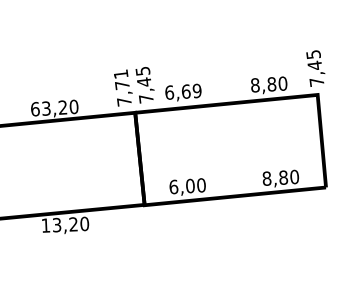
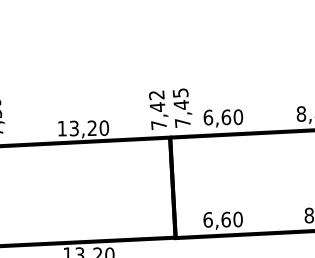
text: (121, 79) -> (157, 100), 7,71 -> 7,42
text: (196, 91) -> (237, 117), 6,69 -> 6,60
text: (35, 108) -> (62, 127), 63,20 -> 13,20
text: (190, 185) -> (226, 219), 6,00 -> 6,60

